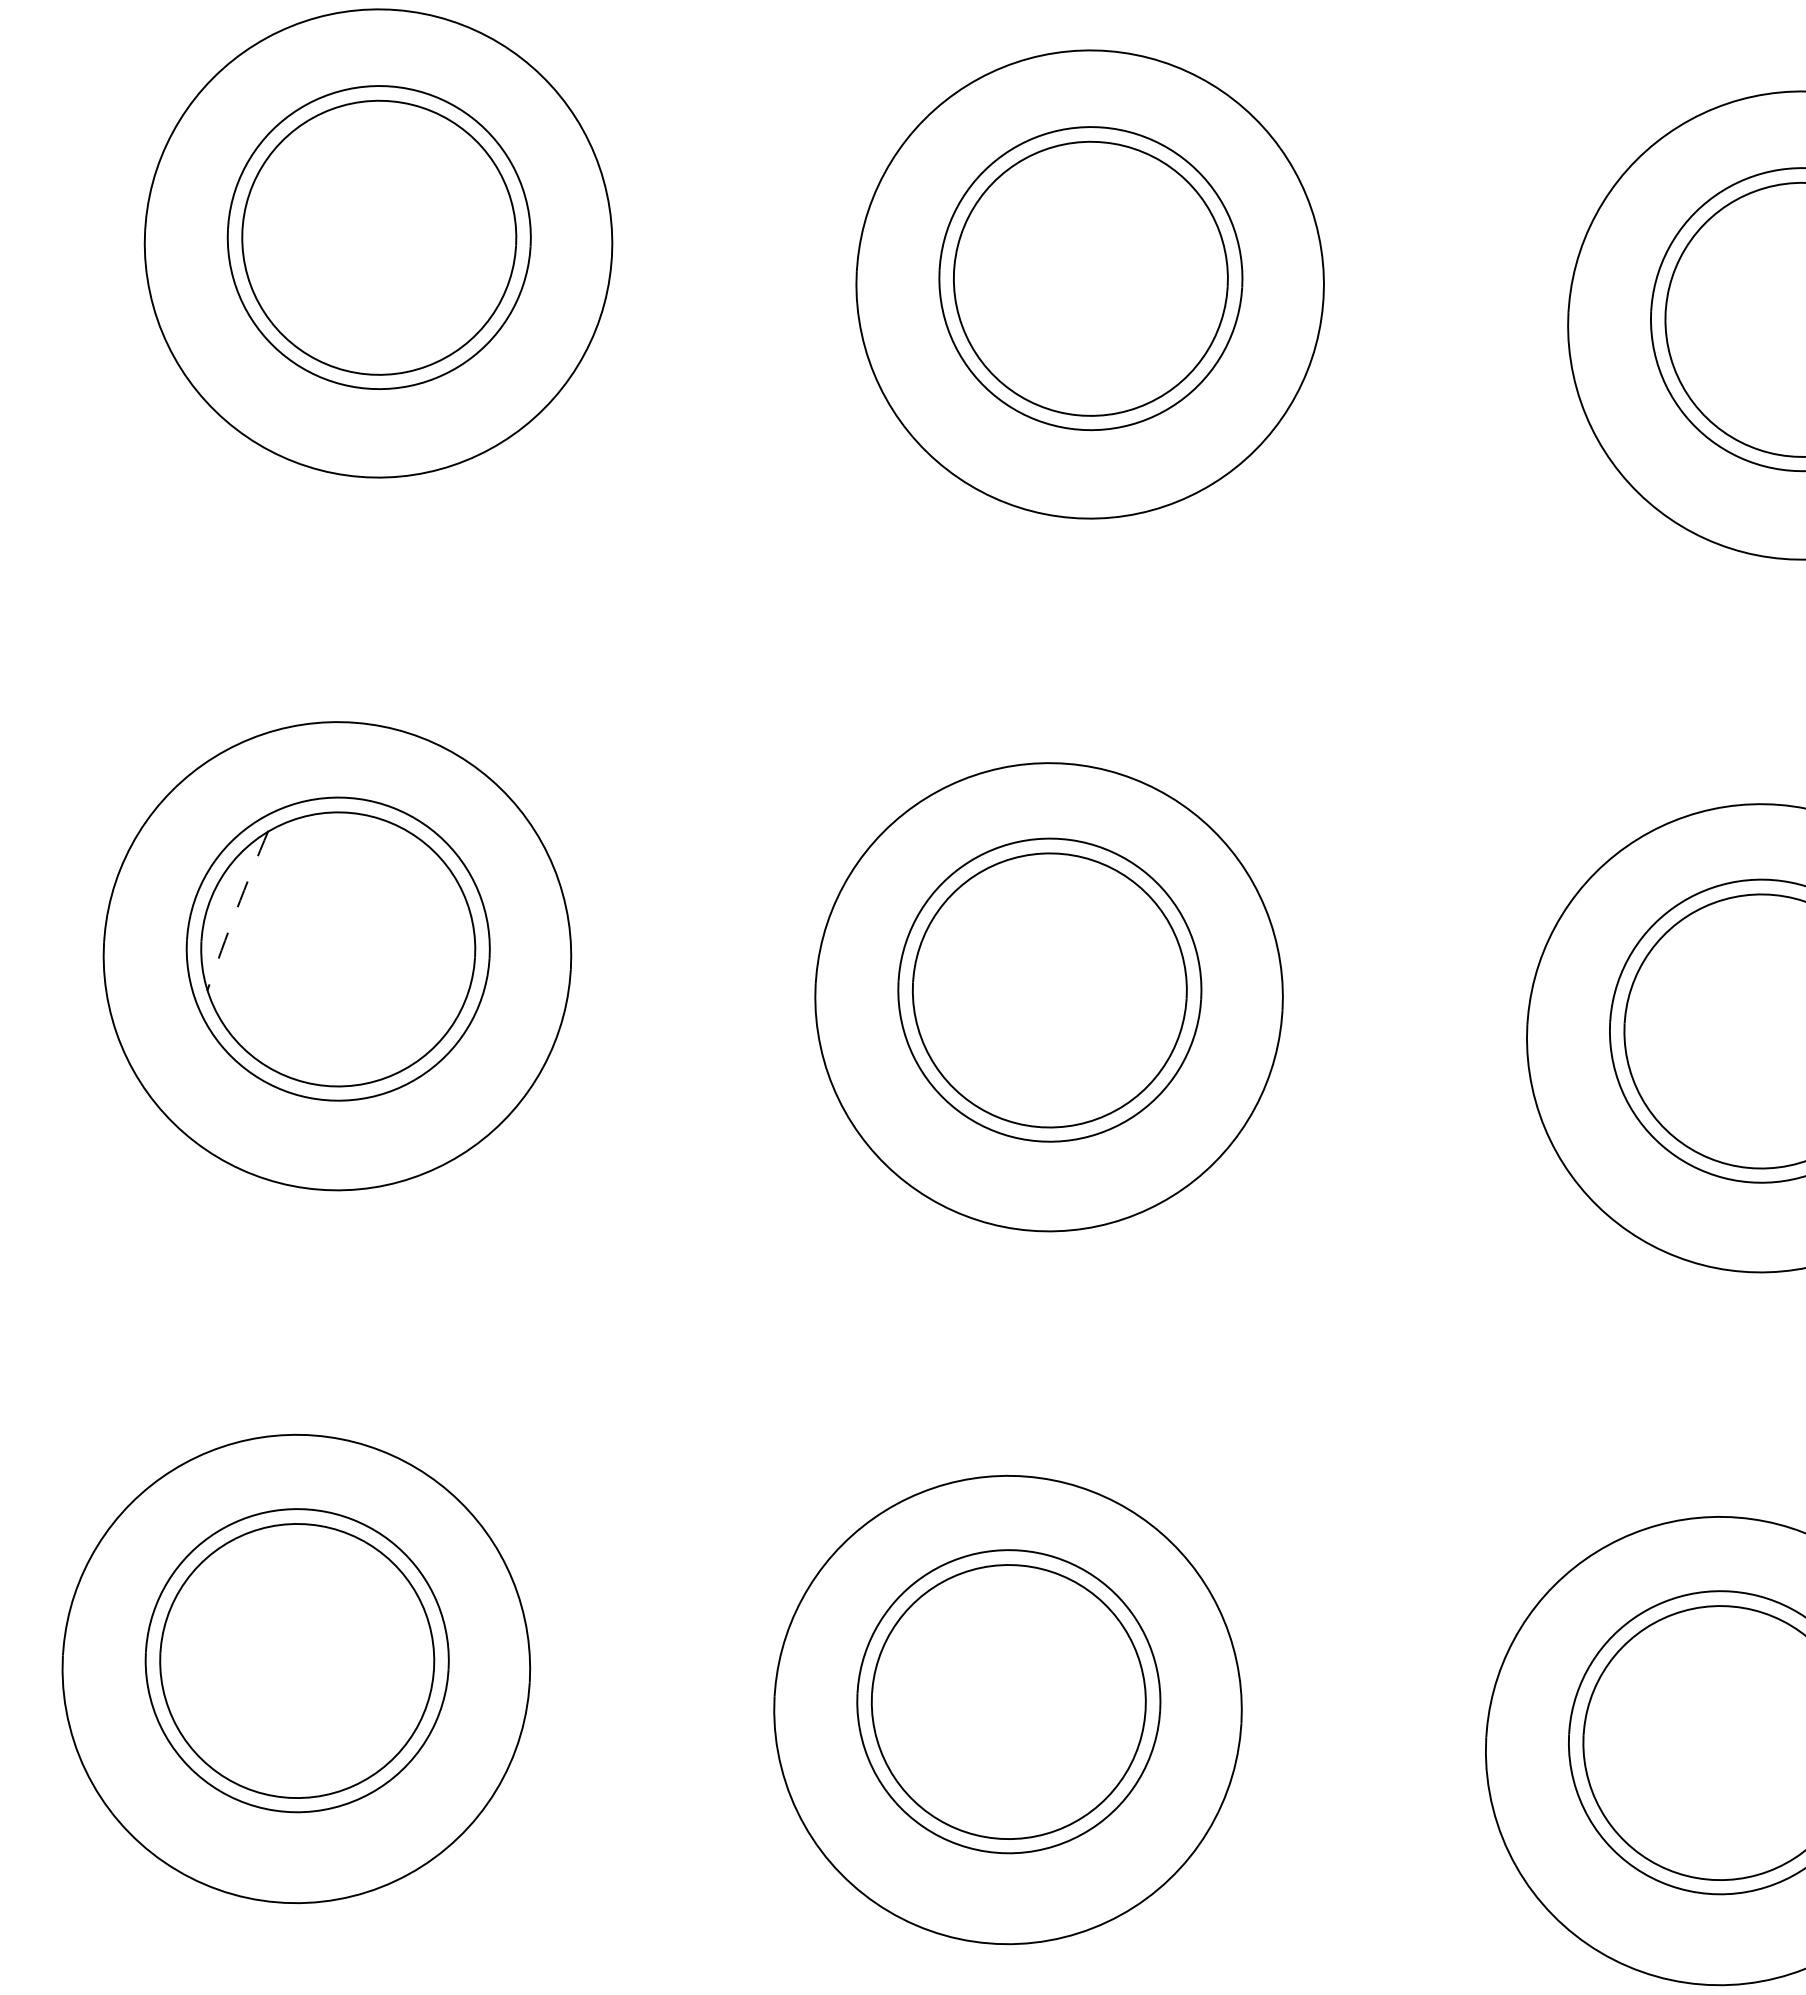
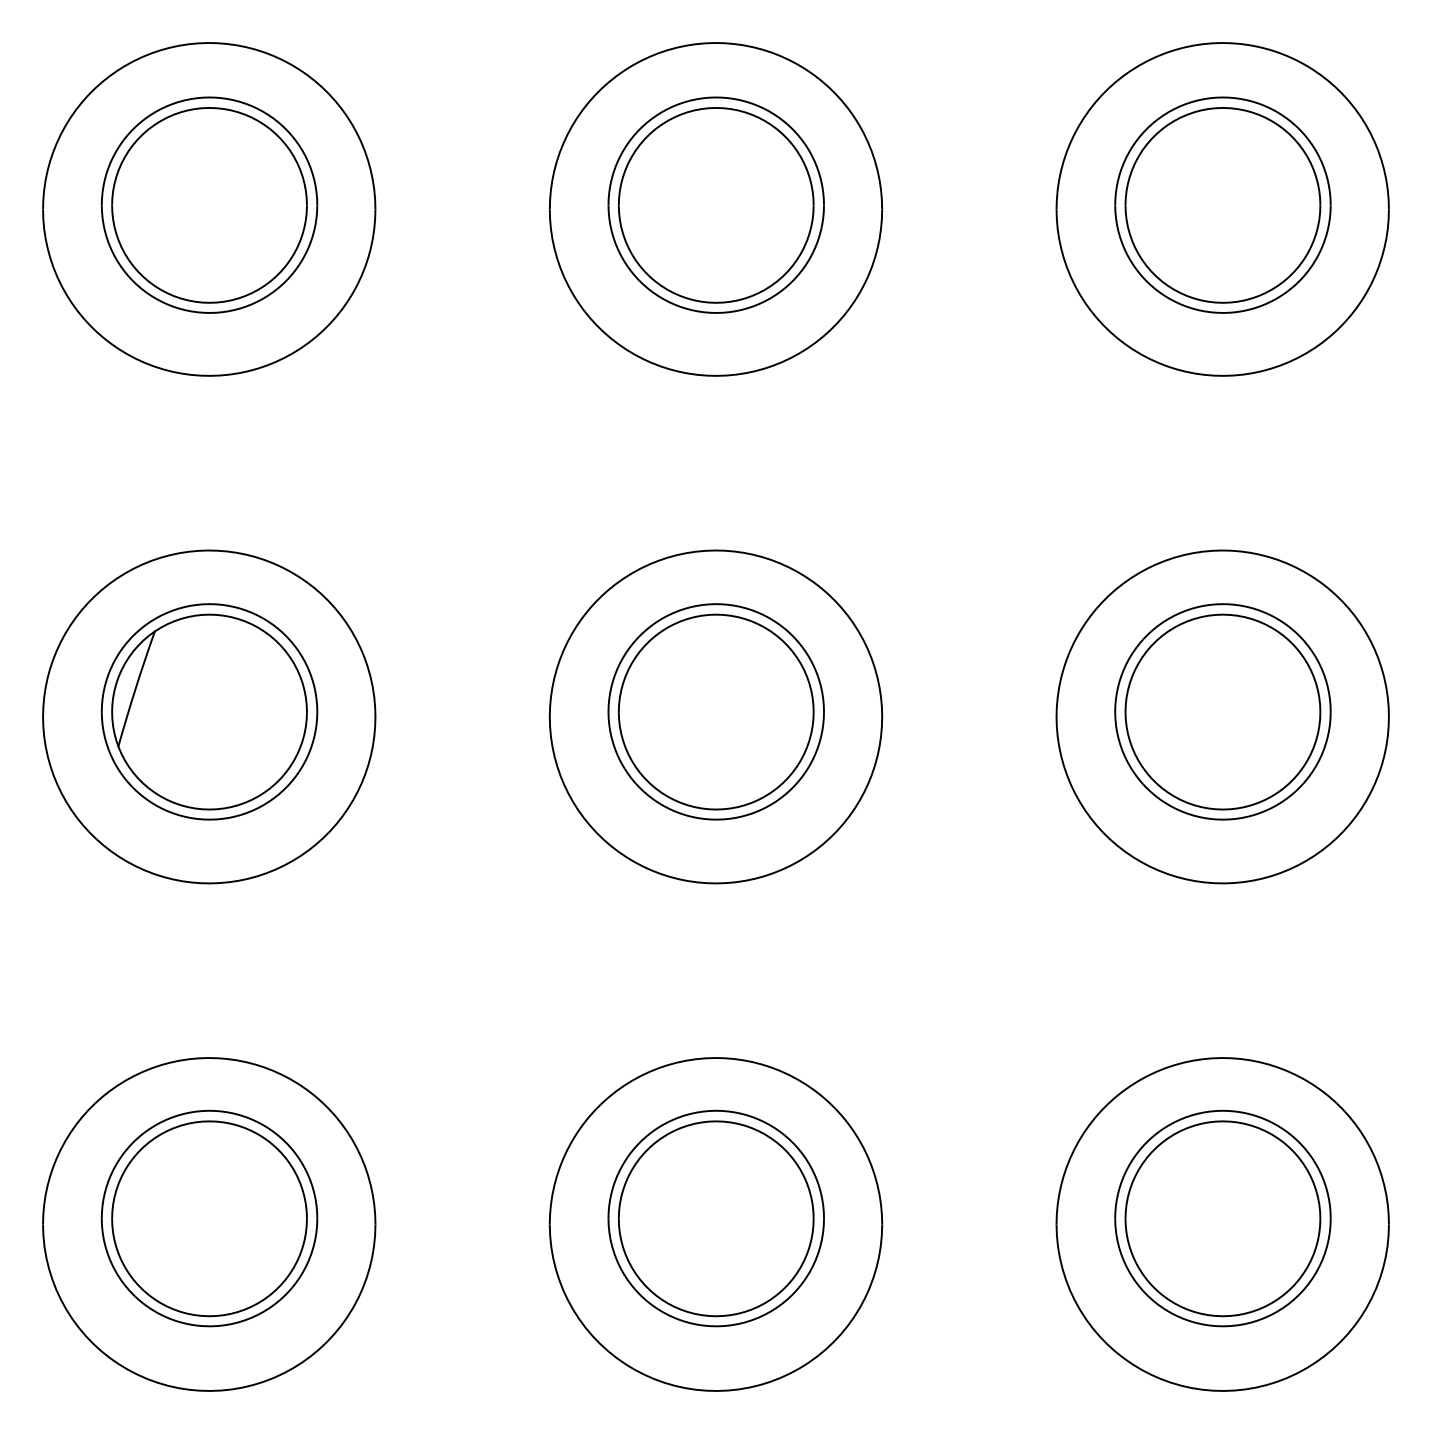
arc: (236, 910) -> (135, 688), dashed -> solid

